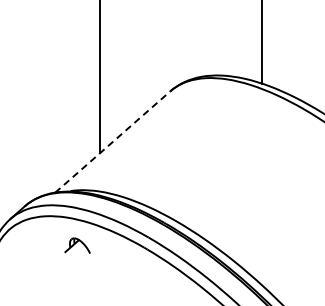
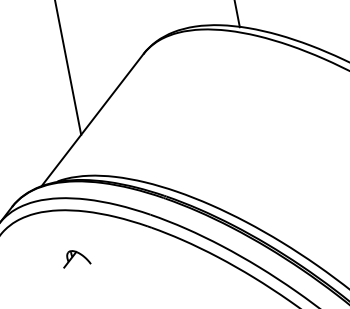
line: (112, 142) -> (92, 120), dashed -> solid
part: (77, 245) -> (75, 258), moved

